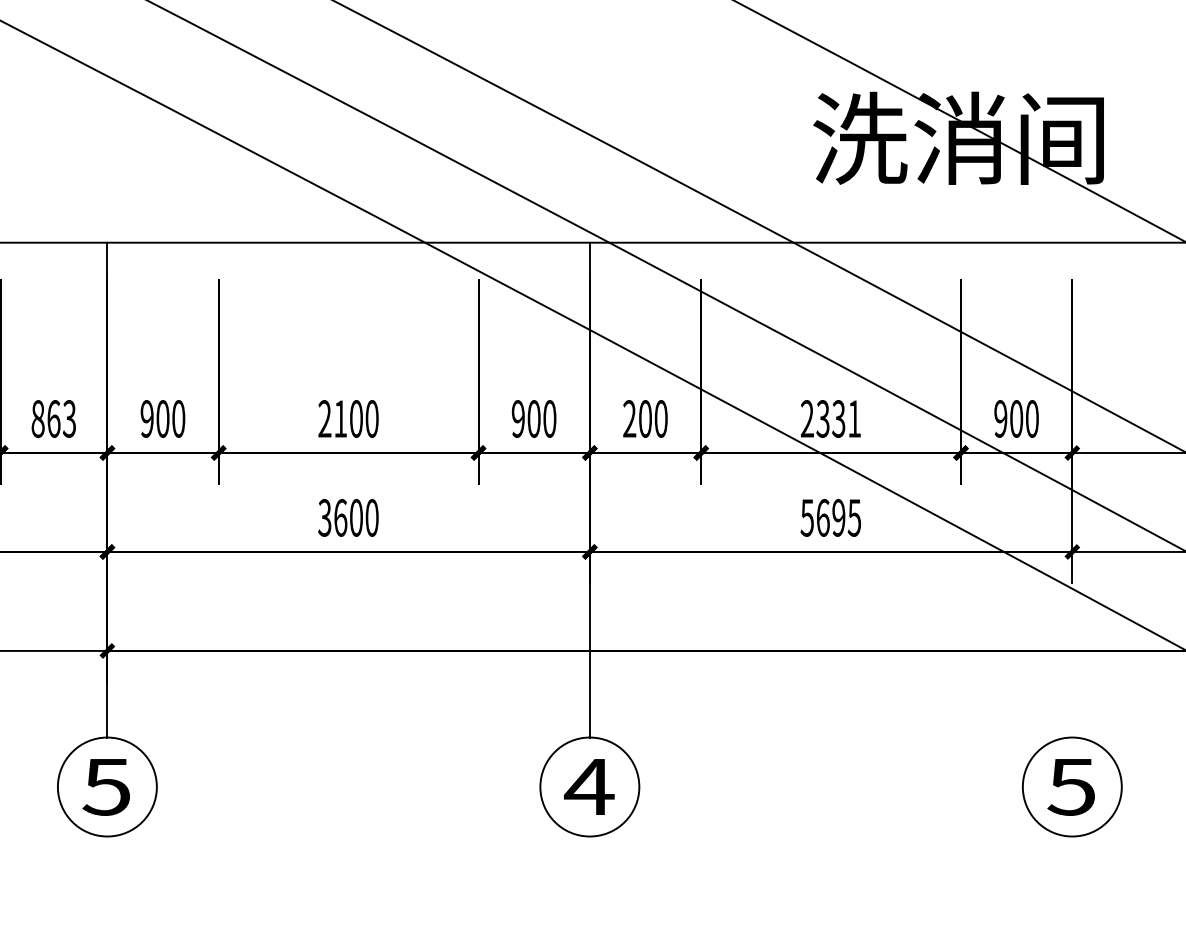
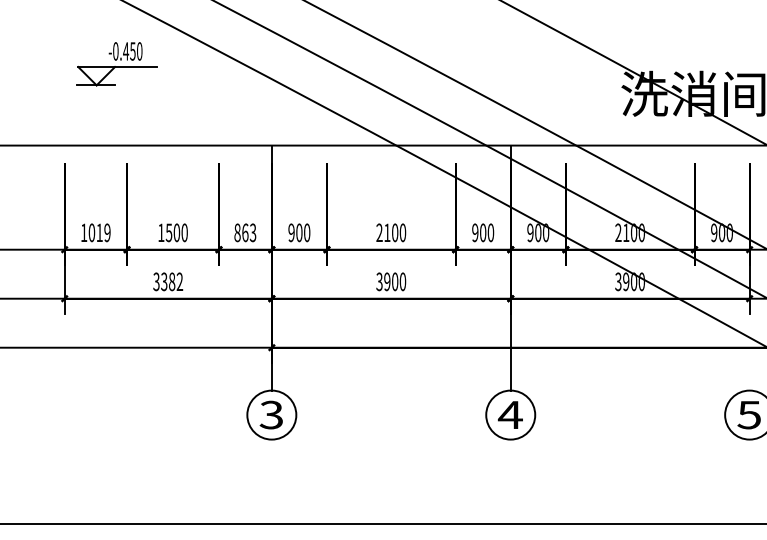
text: (837, 418) -> (633, 232), 2331 -> 2100
text: (629, 420) -> (530, 233), 200 -> 900
text: (340, 517) -> (387, 281), 3600 -> 3900
text: (829, 517) -> (629, 281), 5695 -> 3900
text: (106, 785) -> (271, 414), 5 -> 3

